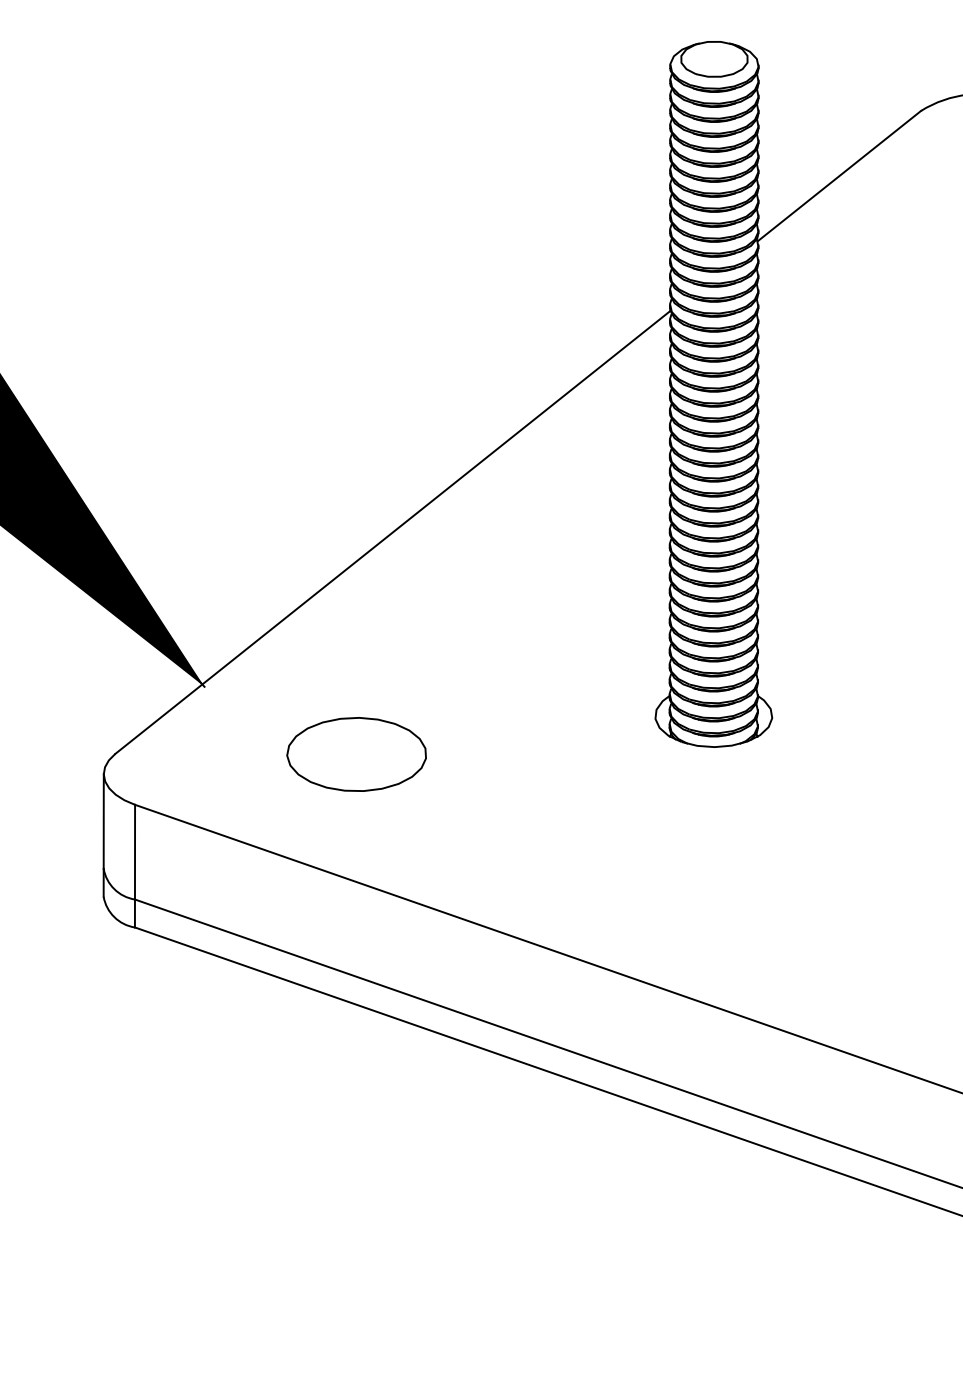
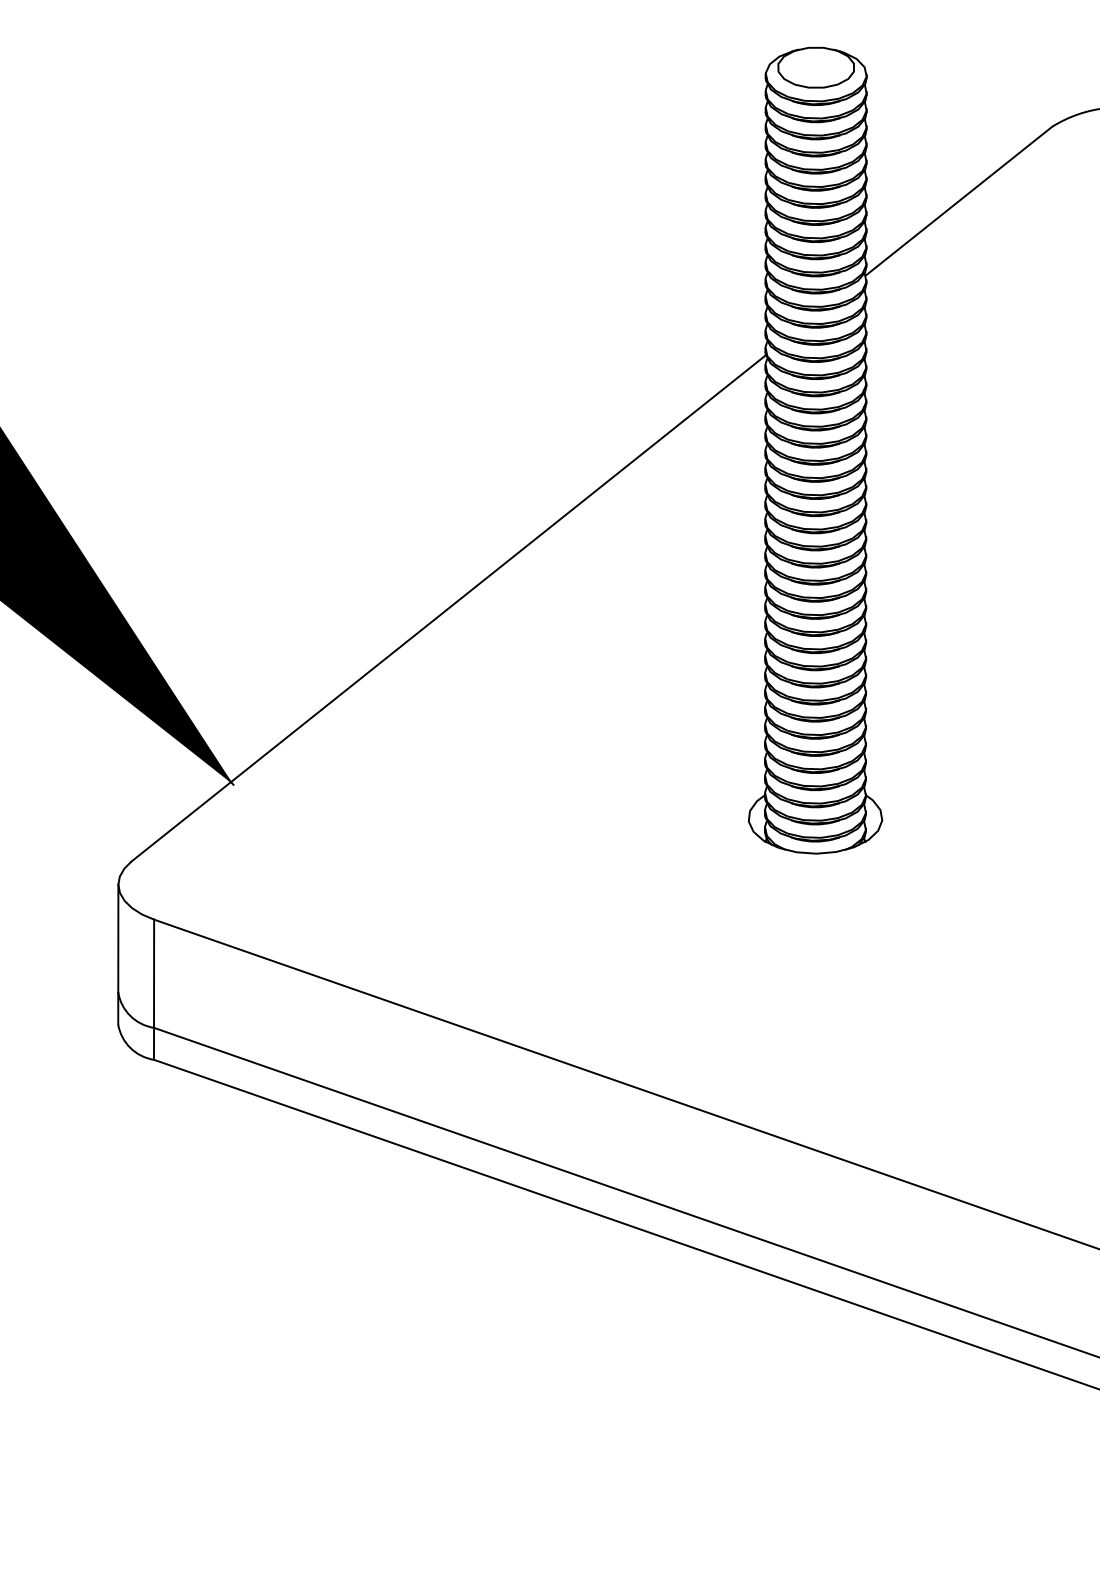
part: (356, 753) -> (407, 861), removed

